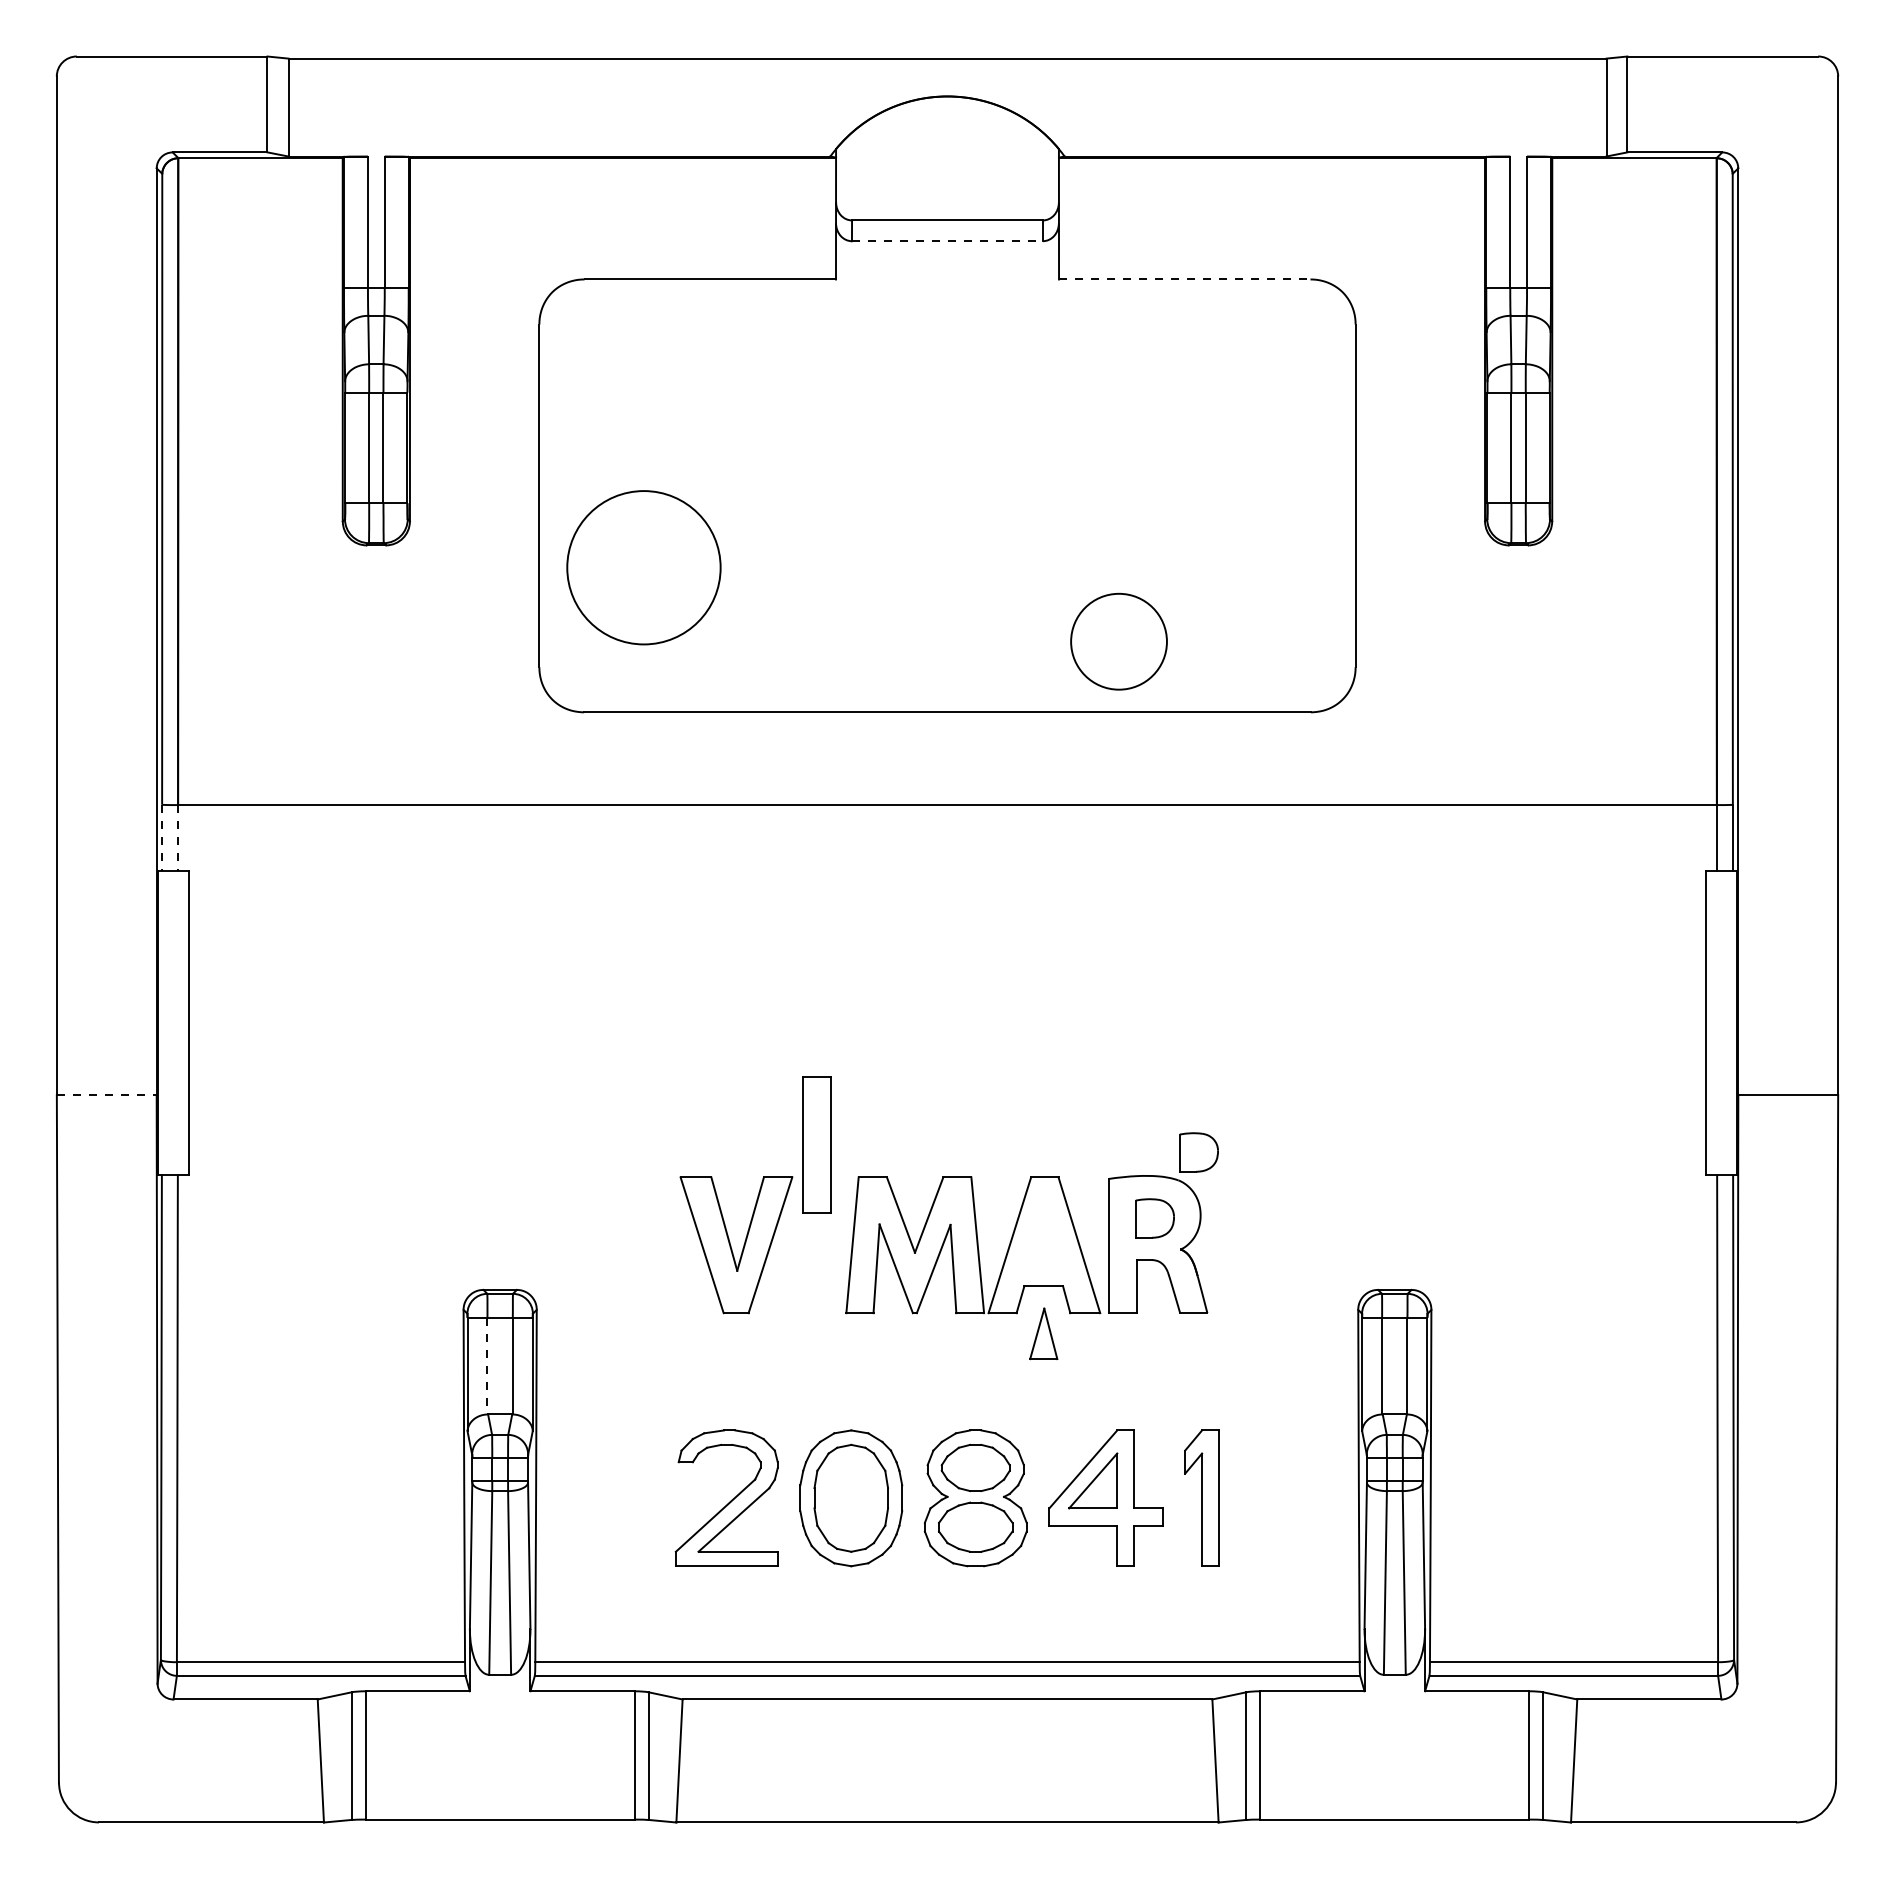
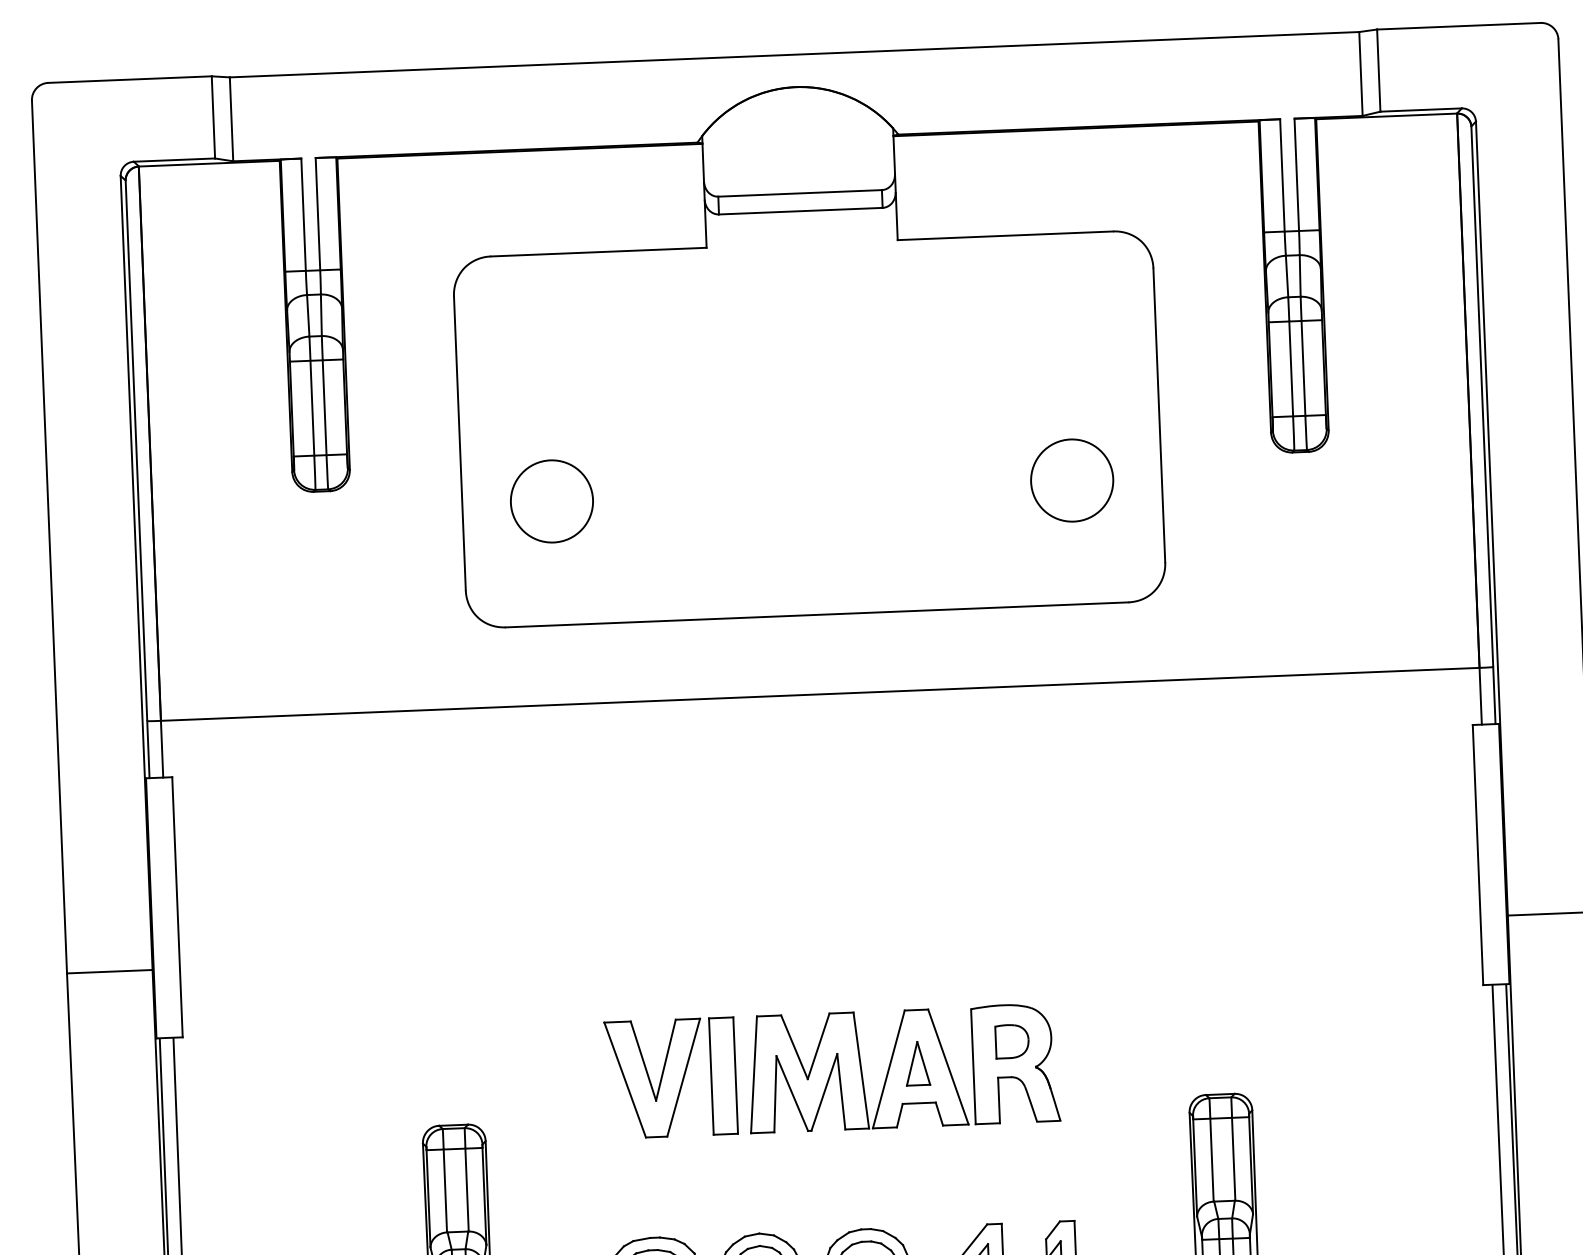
line: (947, 241) -> (800, 211), dashed -> solid
line: (1184, 279) -> (1005, 235), dashed -> solid
circle: (643, 567) -> (551, 501), size x0.62
circle: (1118, 641) -> (1071, 480), moved
line: (162, 838) -> (148, 750), dashed -> solid
line: (178, 838) -> (162, 749), dashed -> solid
line: (106, 1094) -> (109, 971), dashed -> solid
part: (816, 1144) -> (723, 1075), moved
part: (1198, 1152) -> (1047, 983), removed
part: (1043, 1333) -> (917, 1063), moved
line: (487, 1366) -> (445, 1191), dashed -> solid

